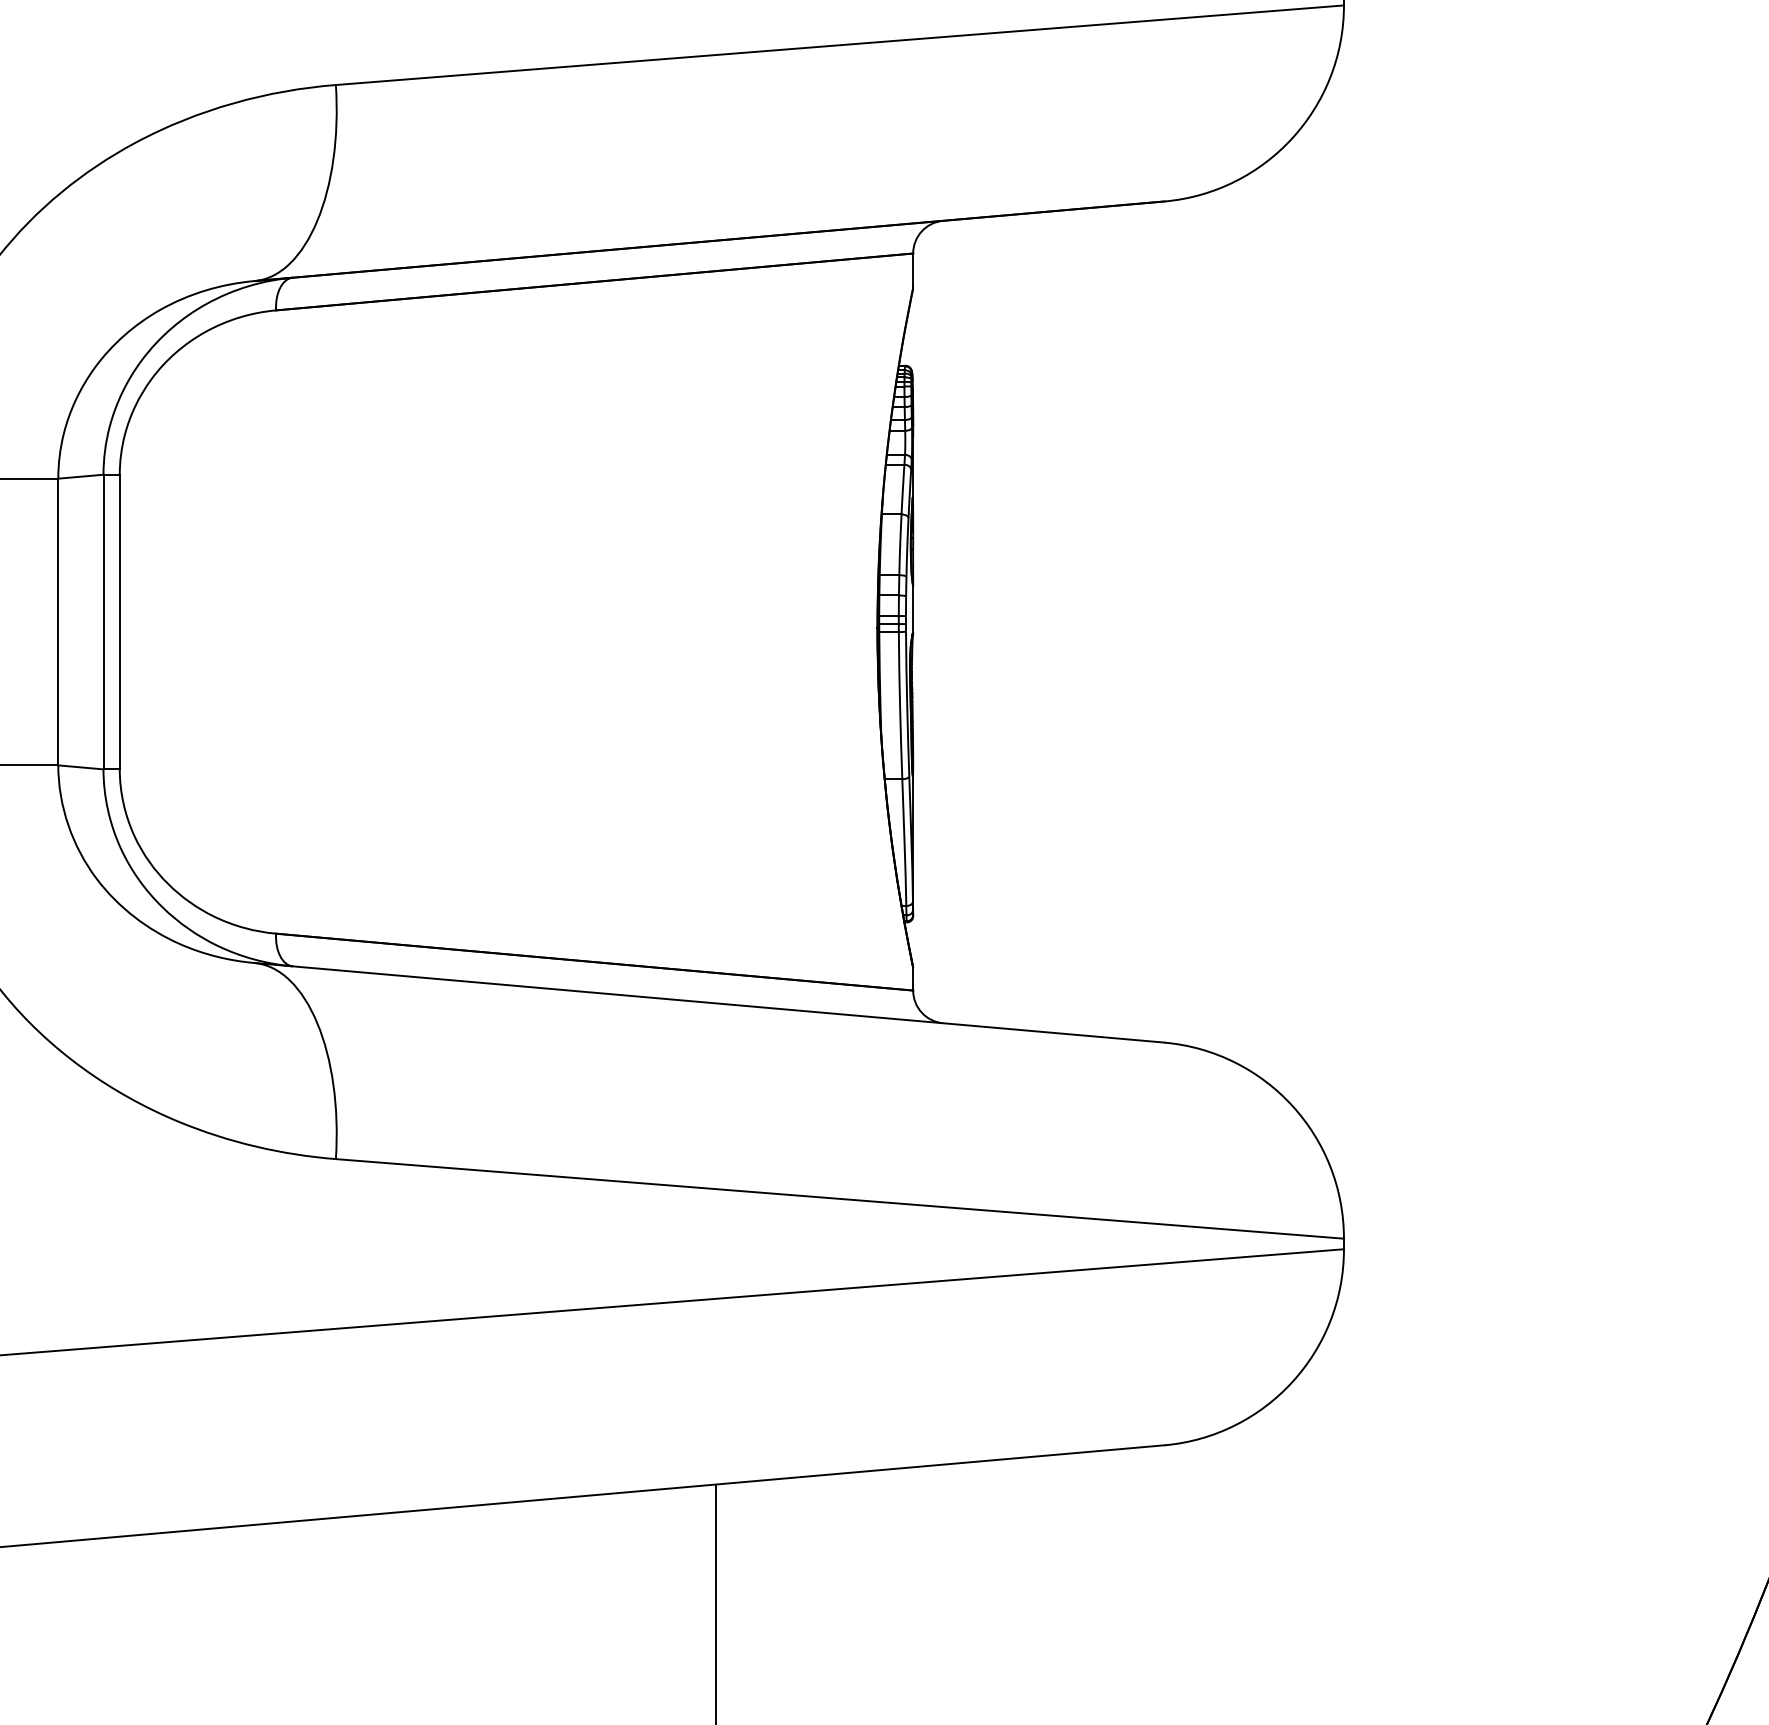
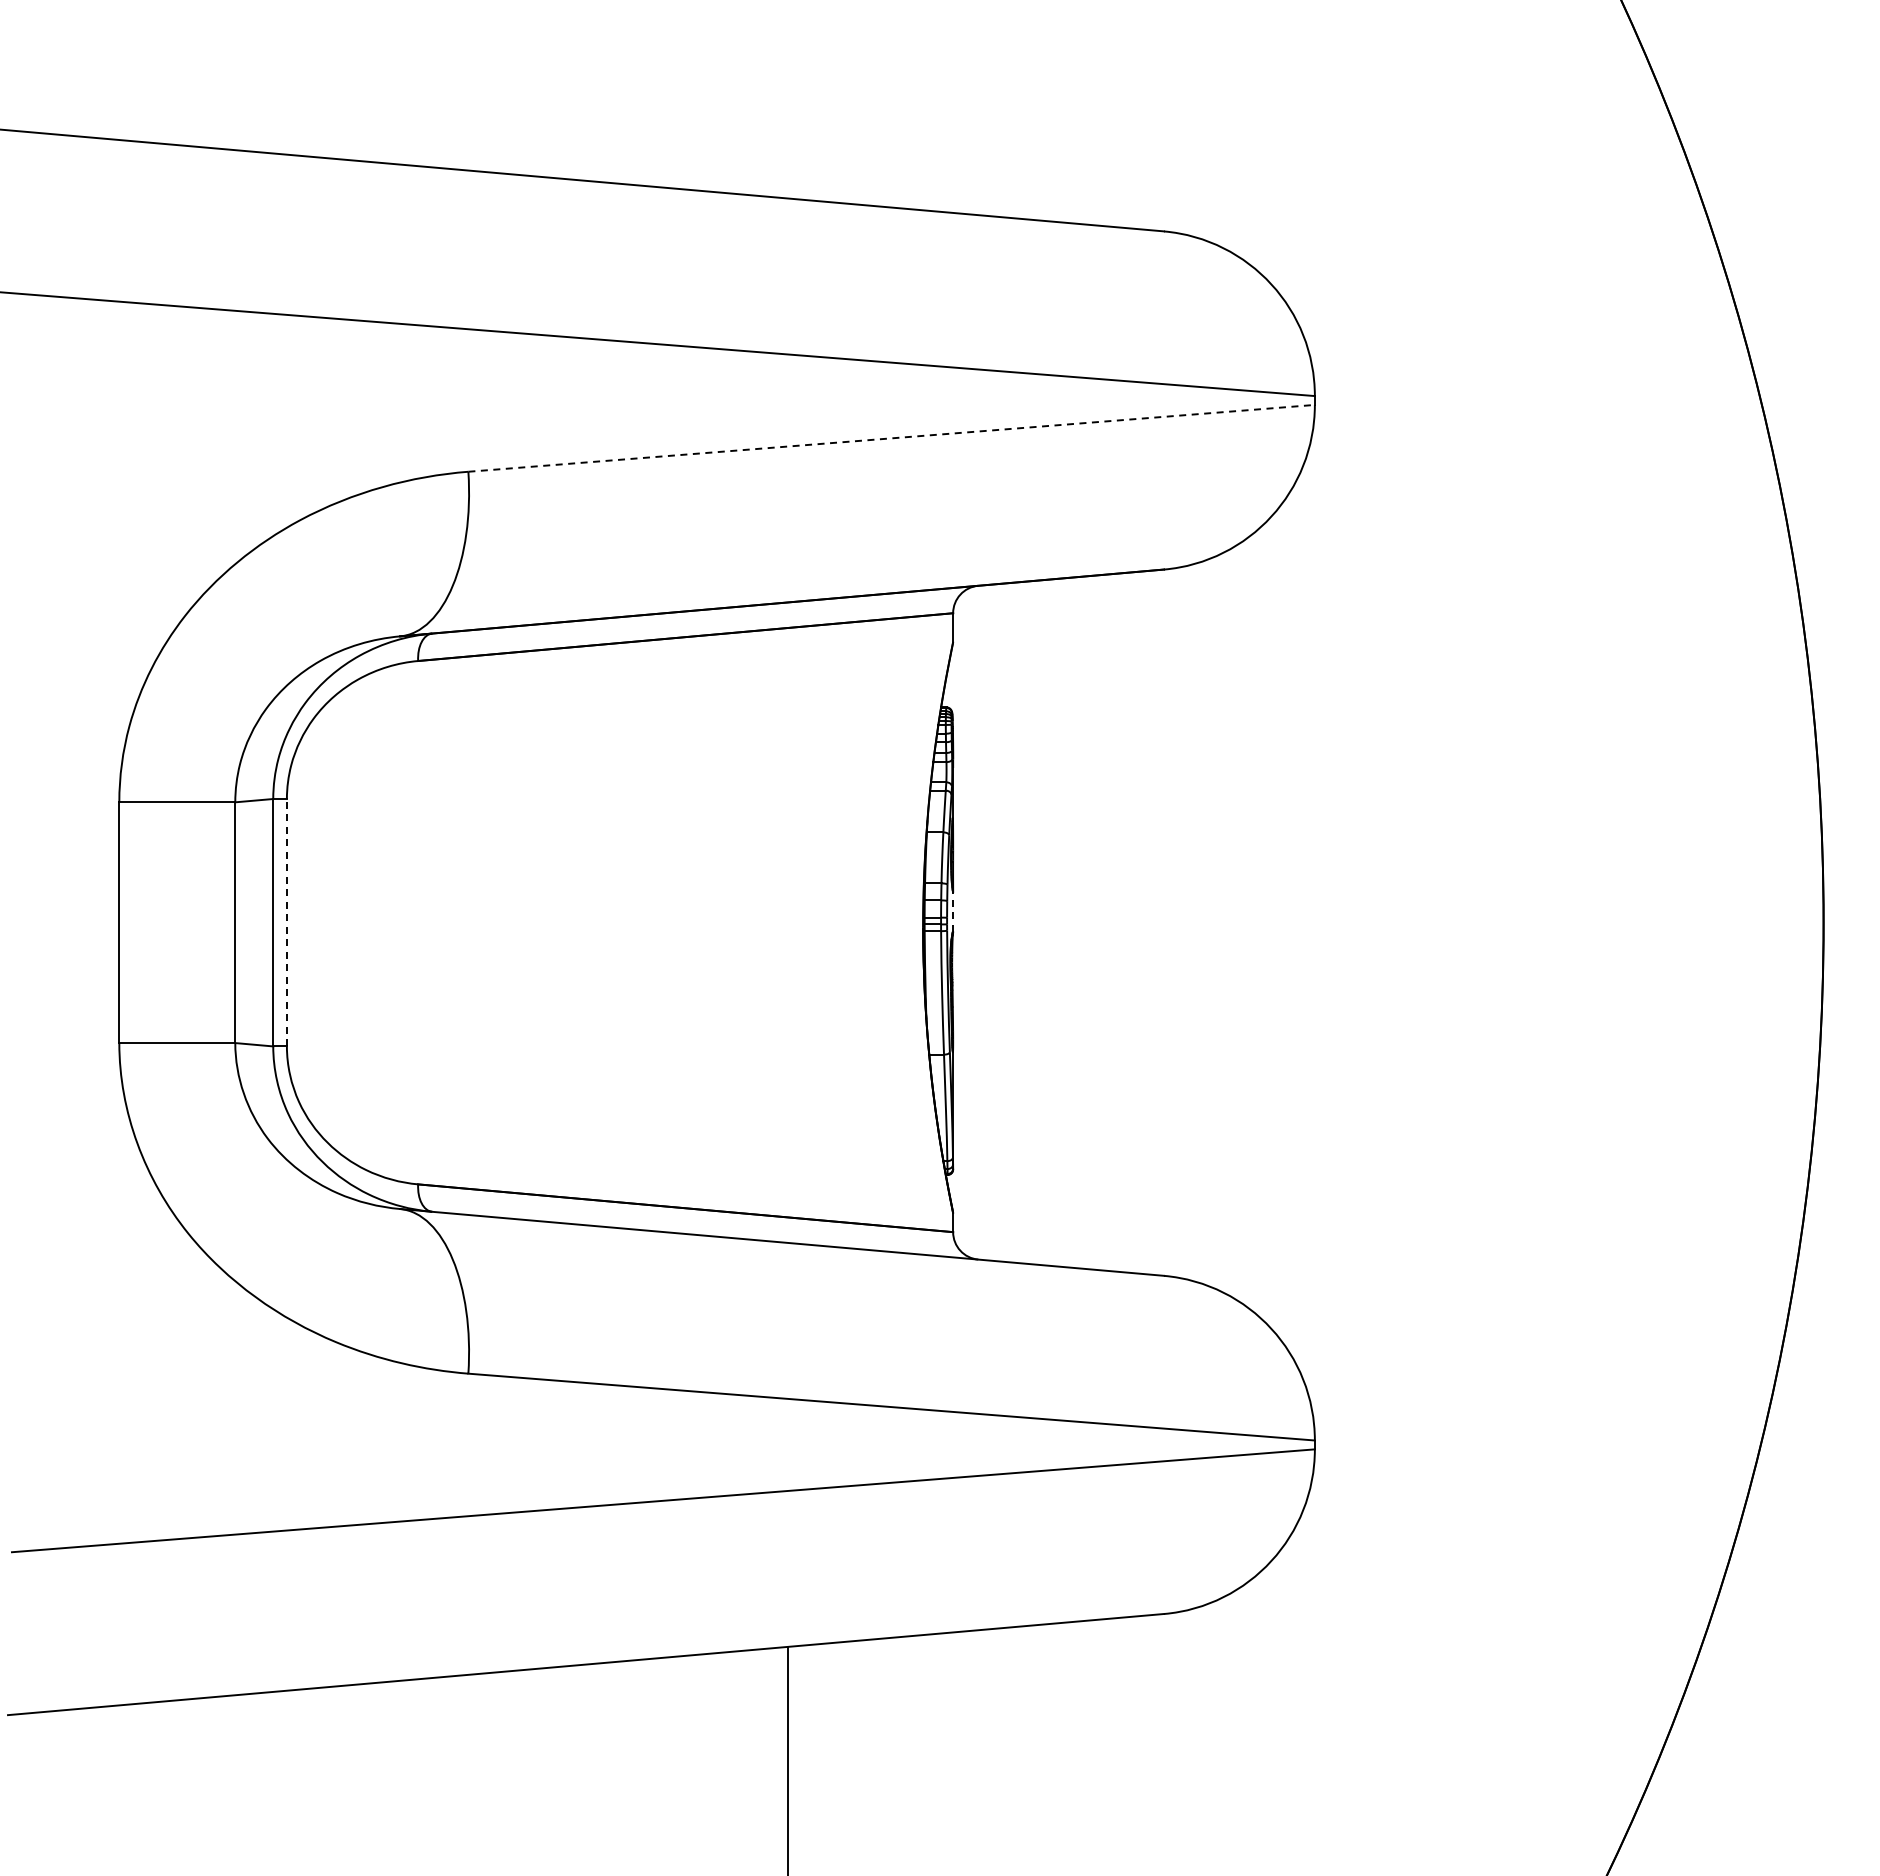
line: (839, 45) -> (891, 438), solid -> dashed
line: (913, 608) -> (953, 911), solid -> dashed
line: (119, 621) -> (286, 922), solid -> dashed

